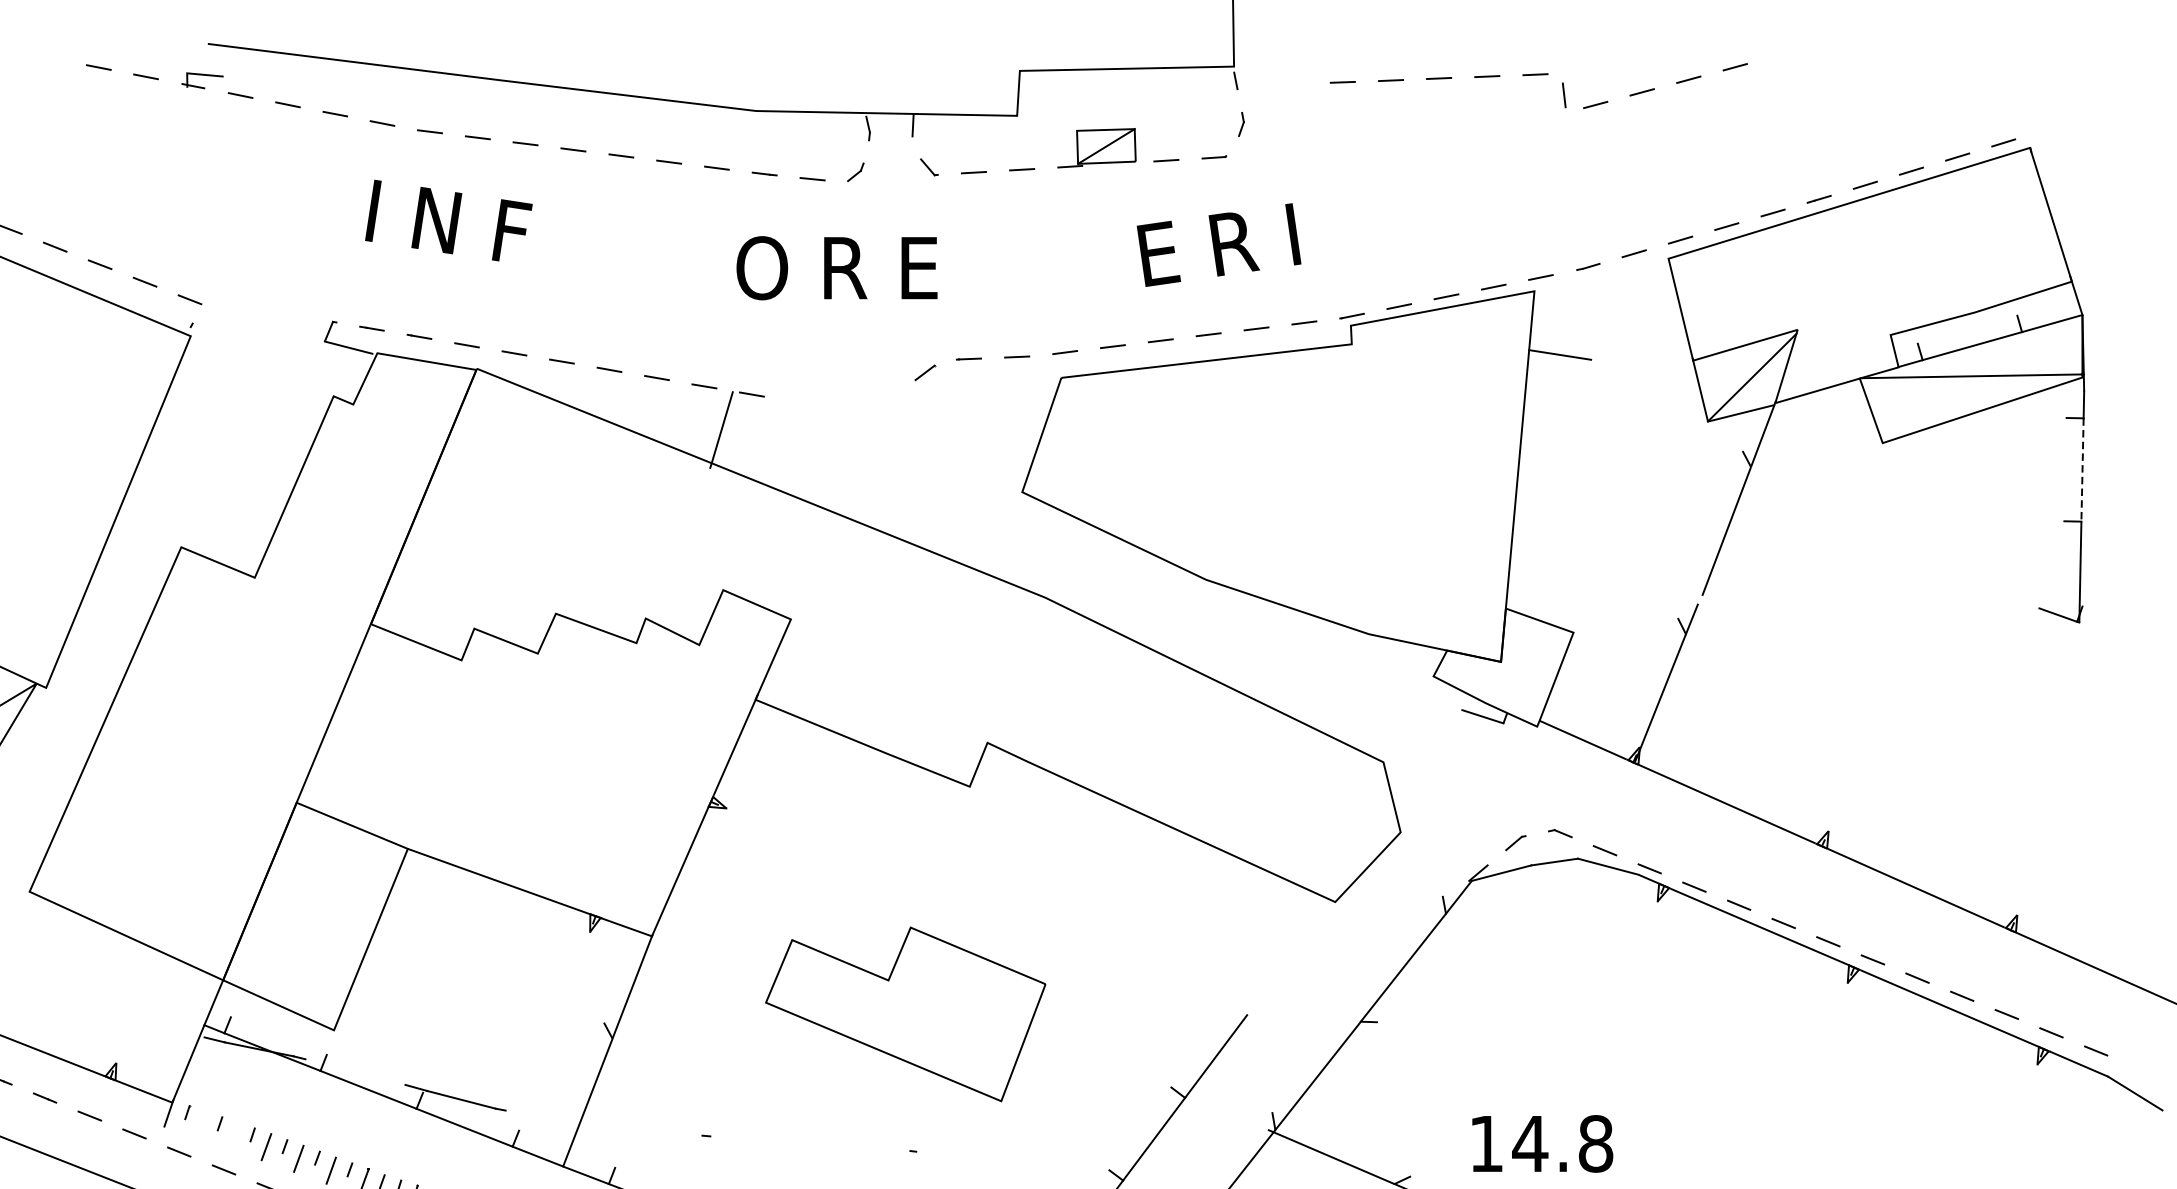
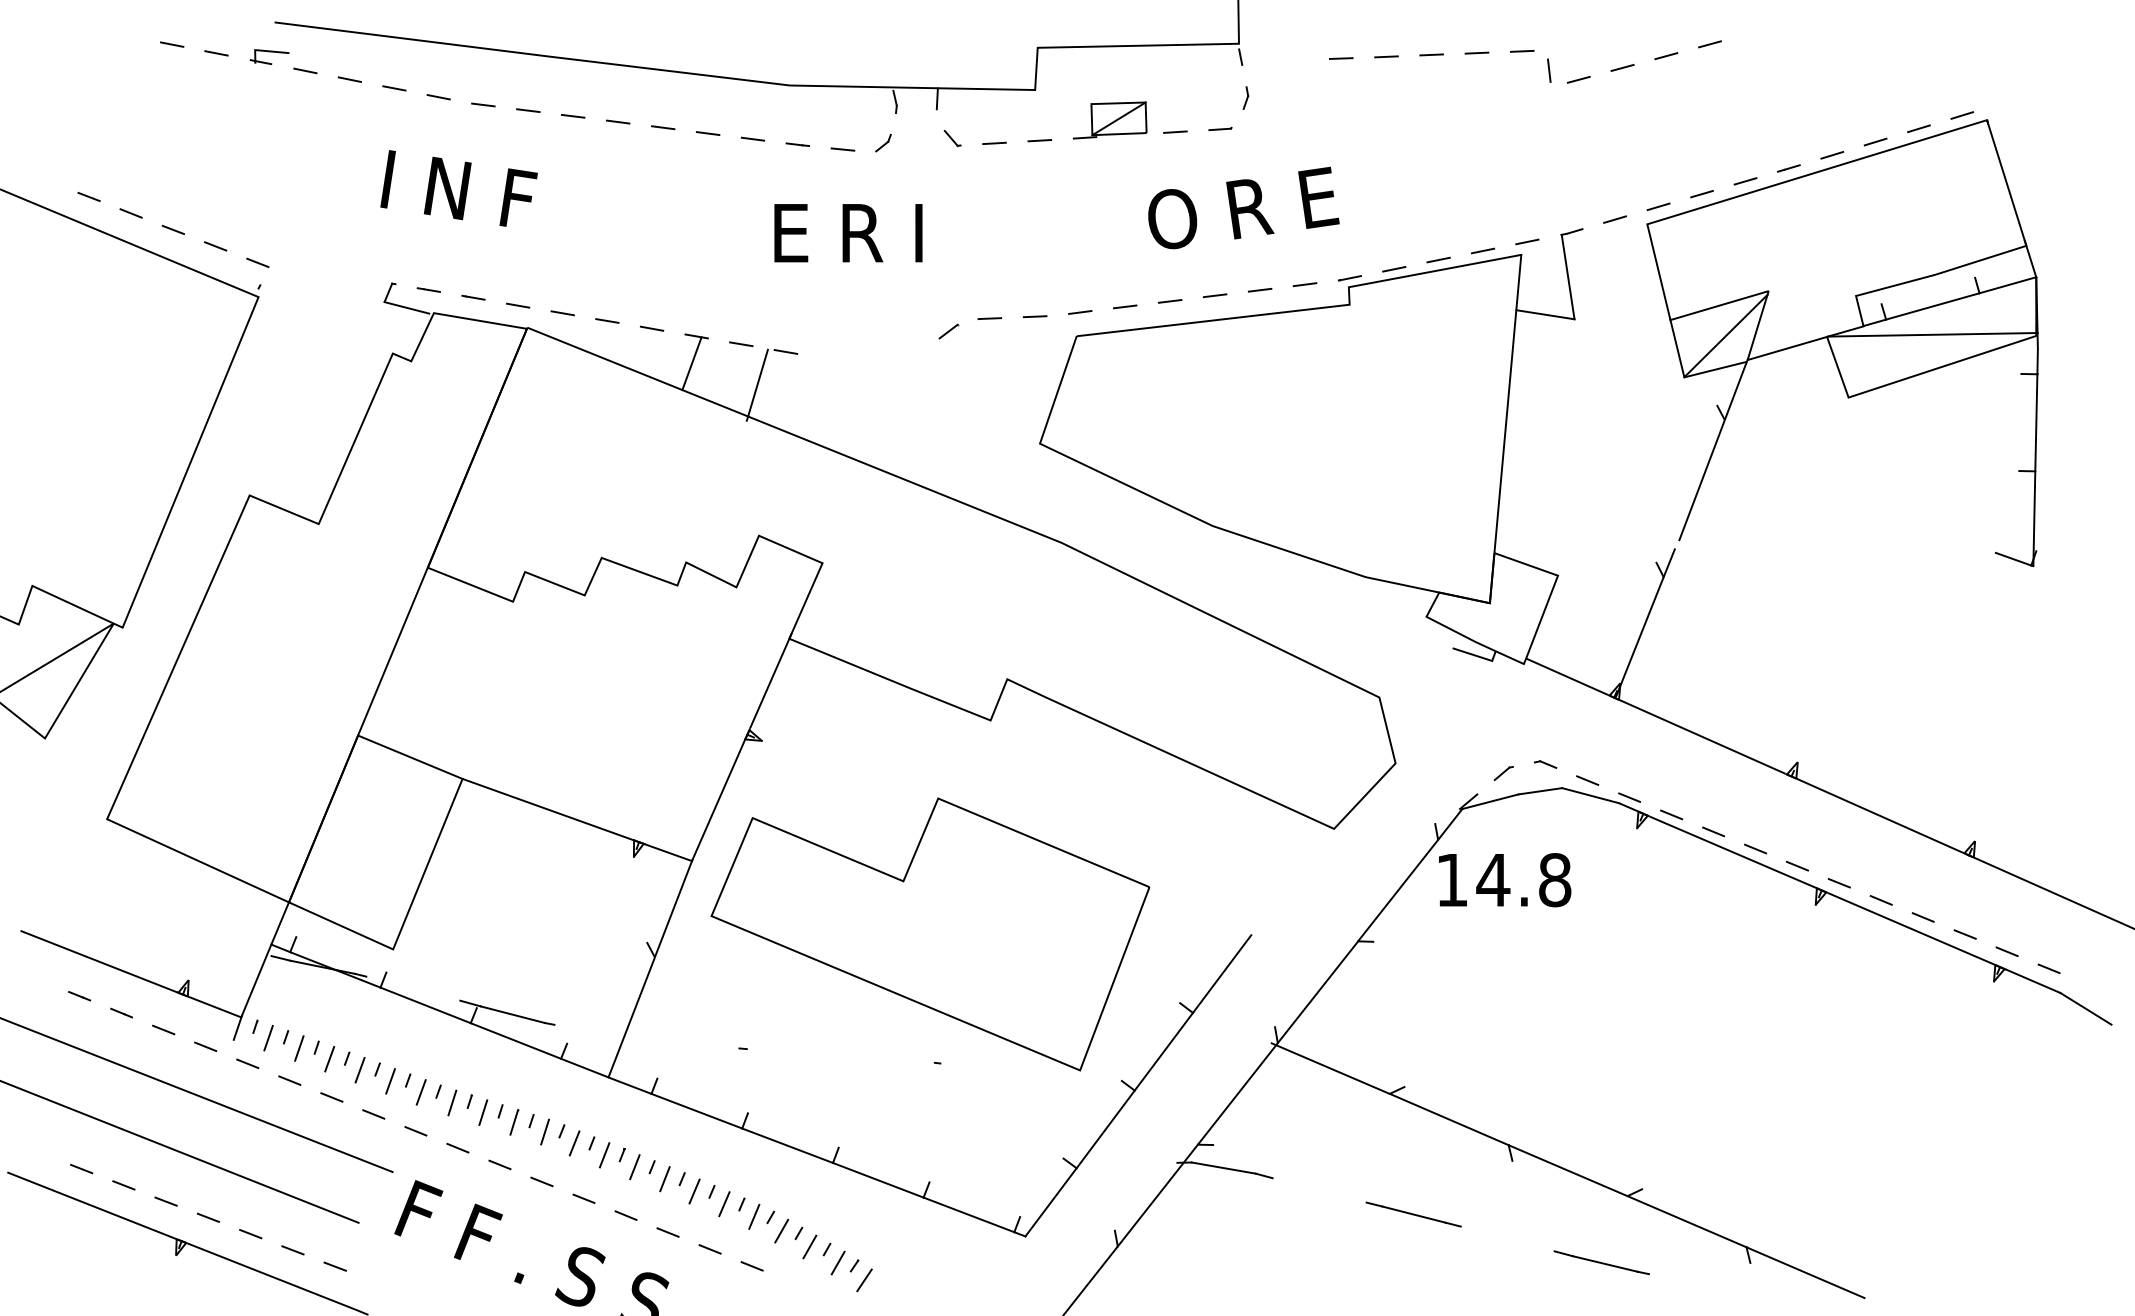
text: (448, 220) -> (458, 188), moved
text: (1238, 241) -> (1243, 208), E R I -> O R E
text: (836, 268) -> (865, 233), O R E -> E R I
line: (1583, 314) -> (1567, 276), added
line: (651, 406) -> (691, 363), added
line: (2082, 469) -> (2036, 422), dashed -> solid
part: (905, 1014) -> (930, 934), size x1.67
line: (201, 1124) -> (268, 1037), added
line: (234, 1135) -> (299, 1048), added
text: (1543, 1144) -> (1505, 880), moved

